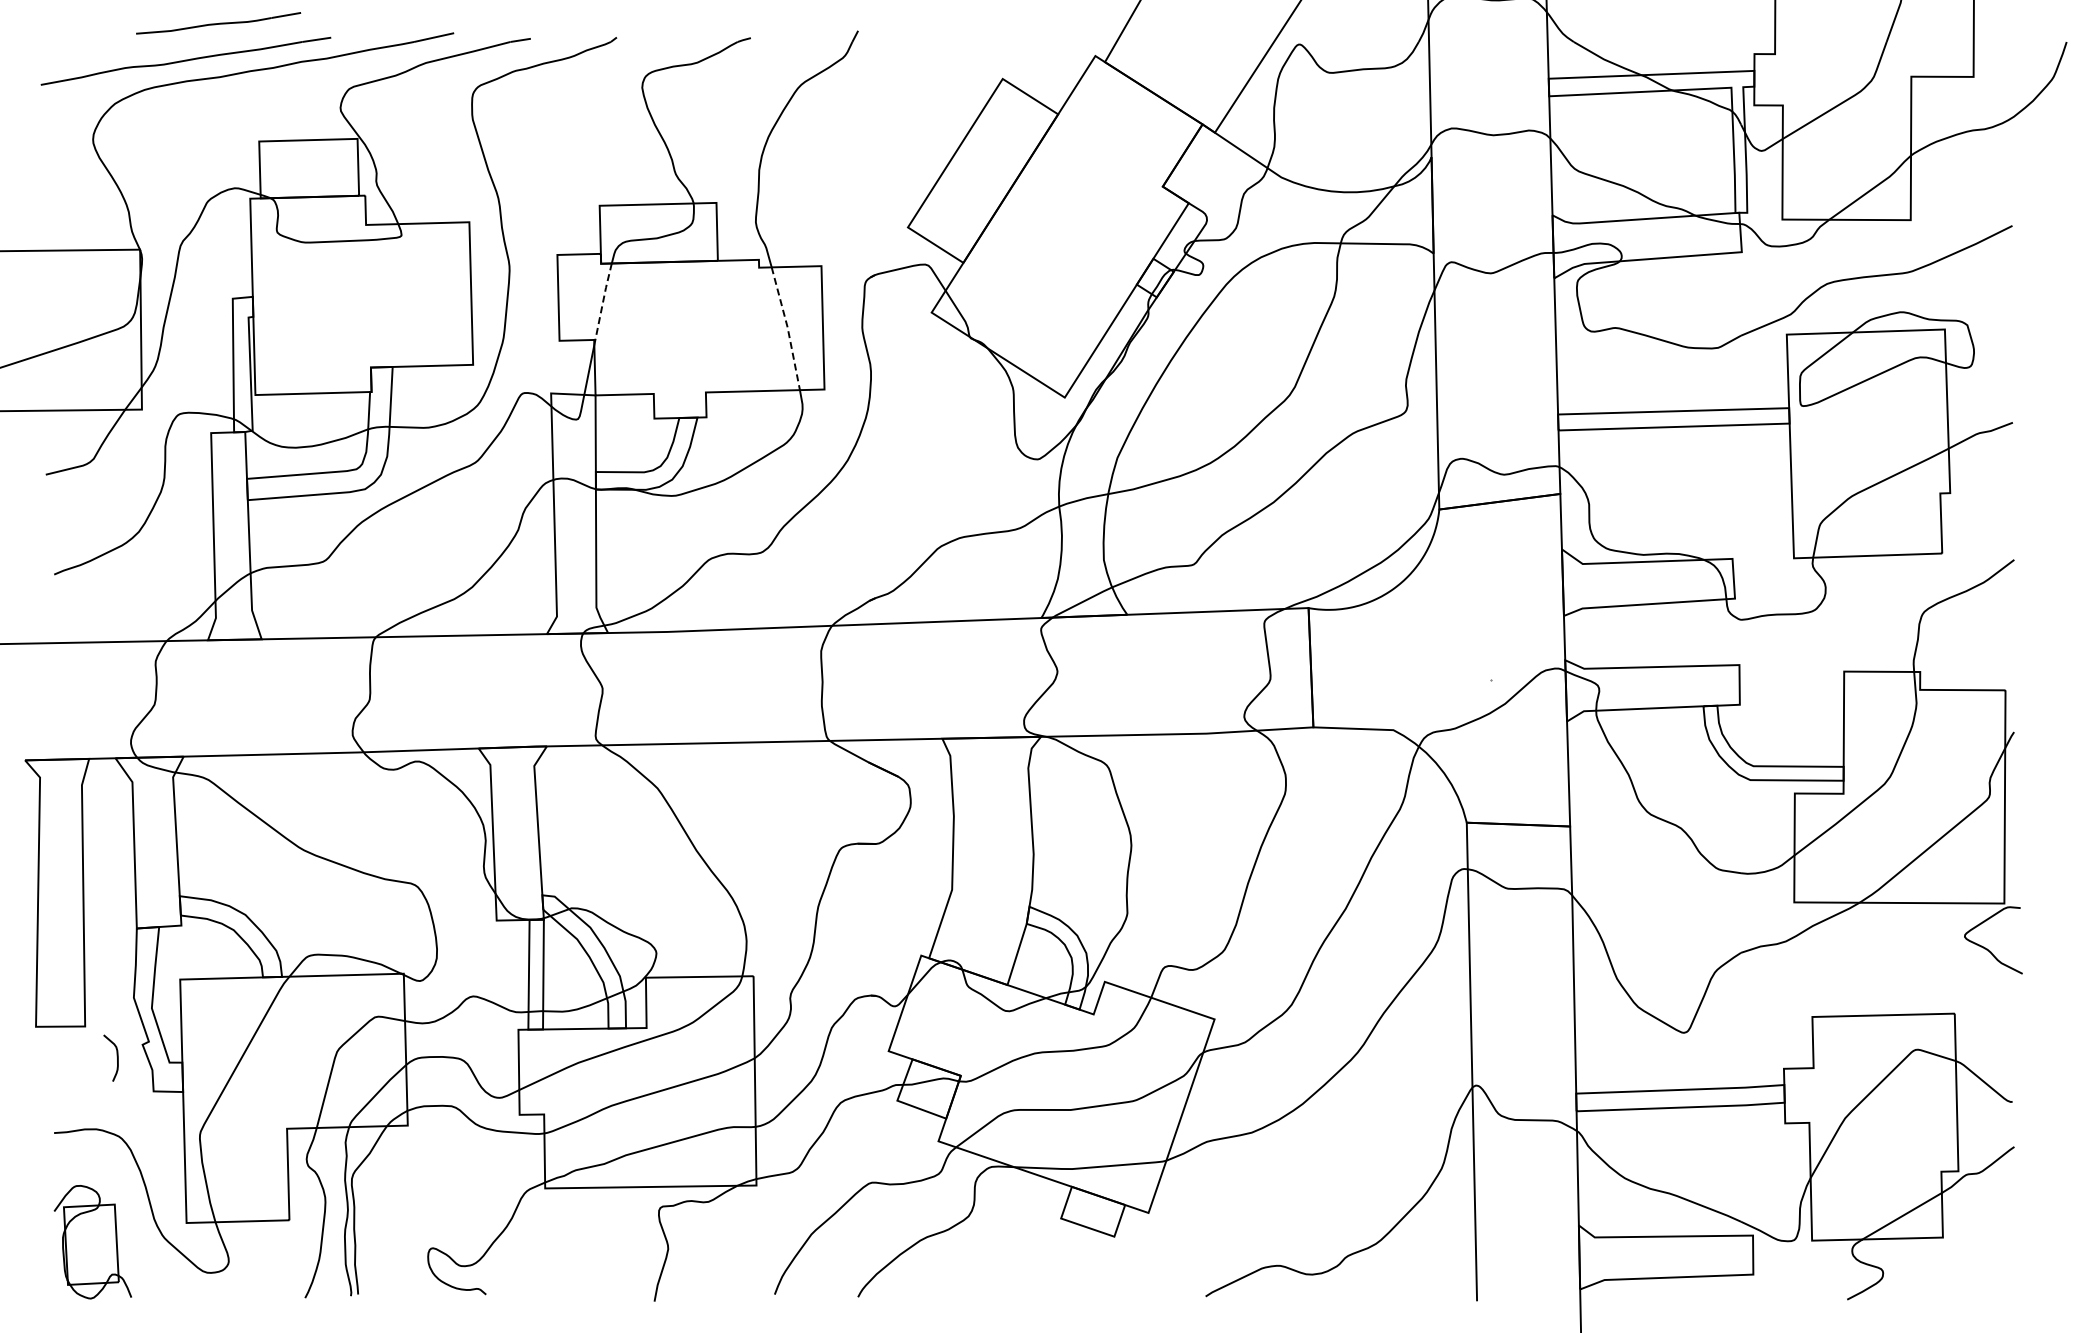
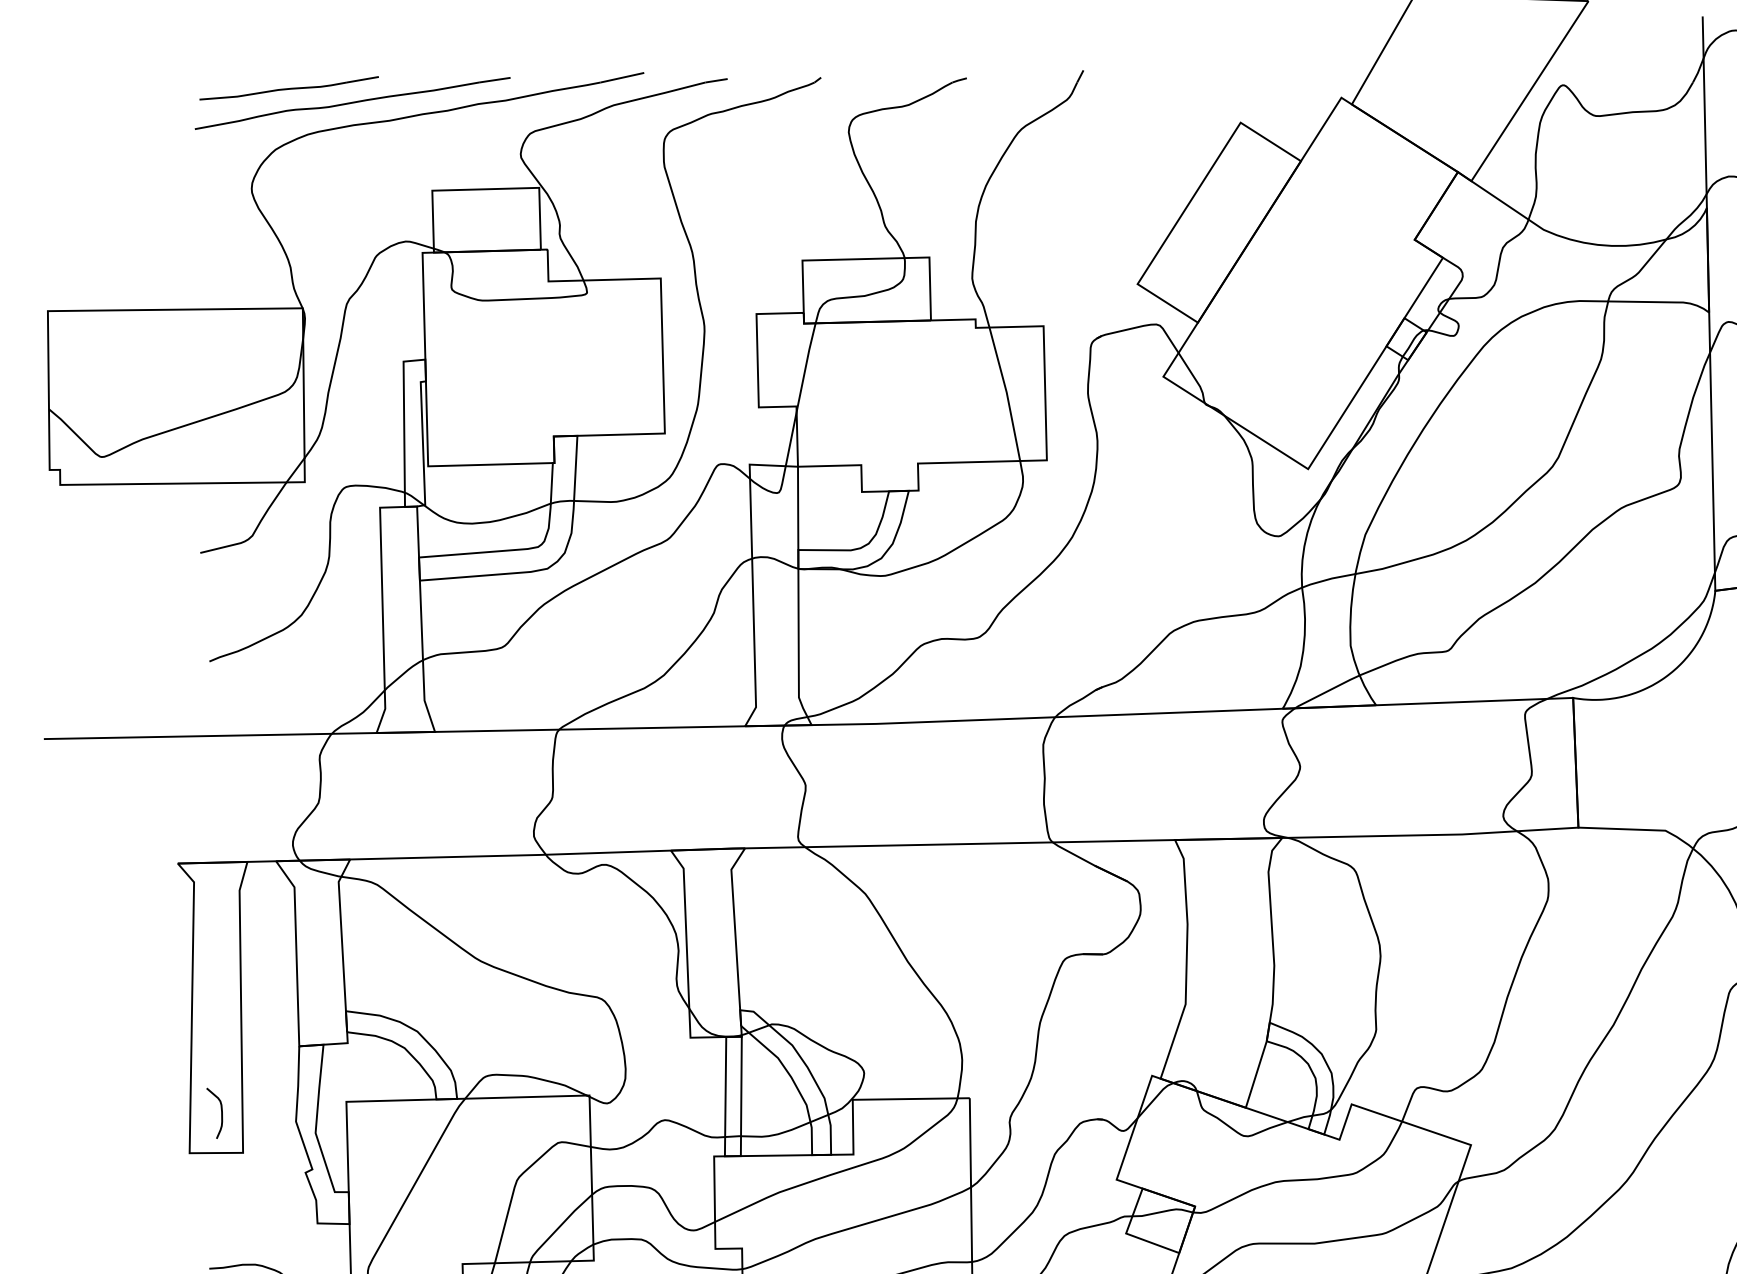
part: (218, 23) -> (289, 88), moved
line: (602, 303) -> (805, 366), dashed -> solid
line: (787, 328) -> (1006, 393), dashed -> solid
curve: (116, 1056) -> (220, 1111), moved

